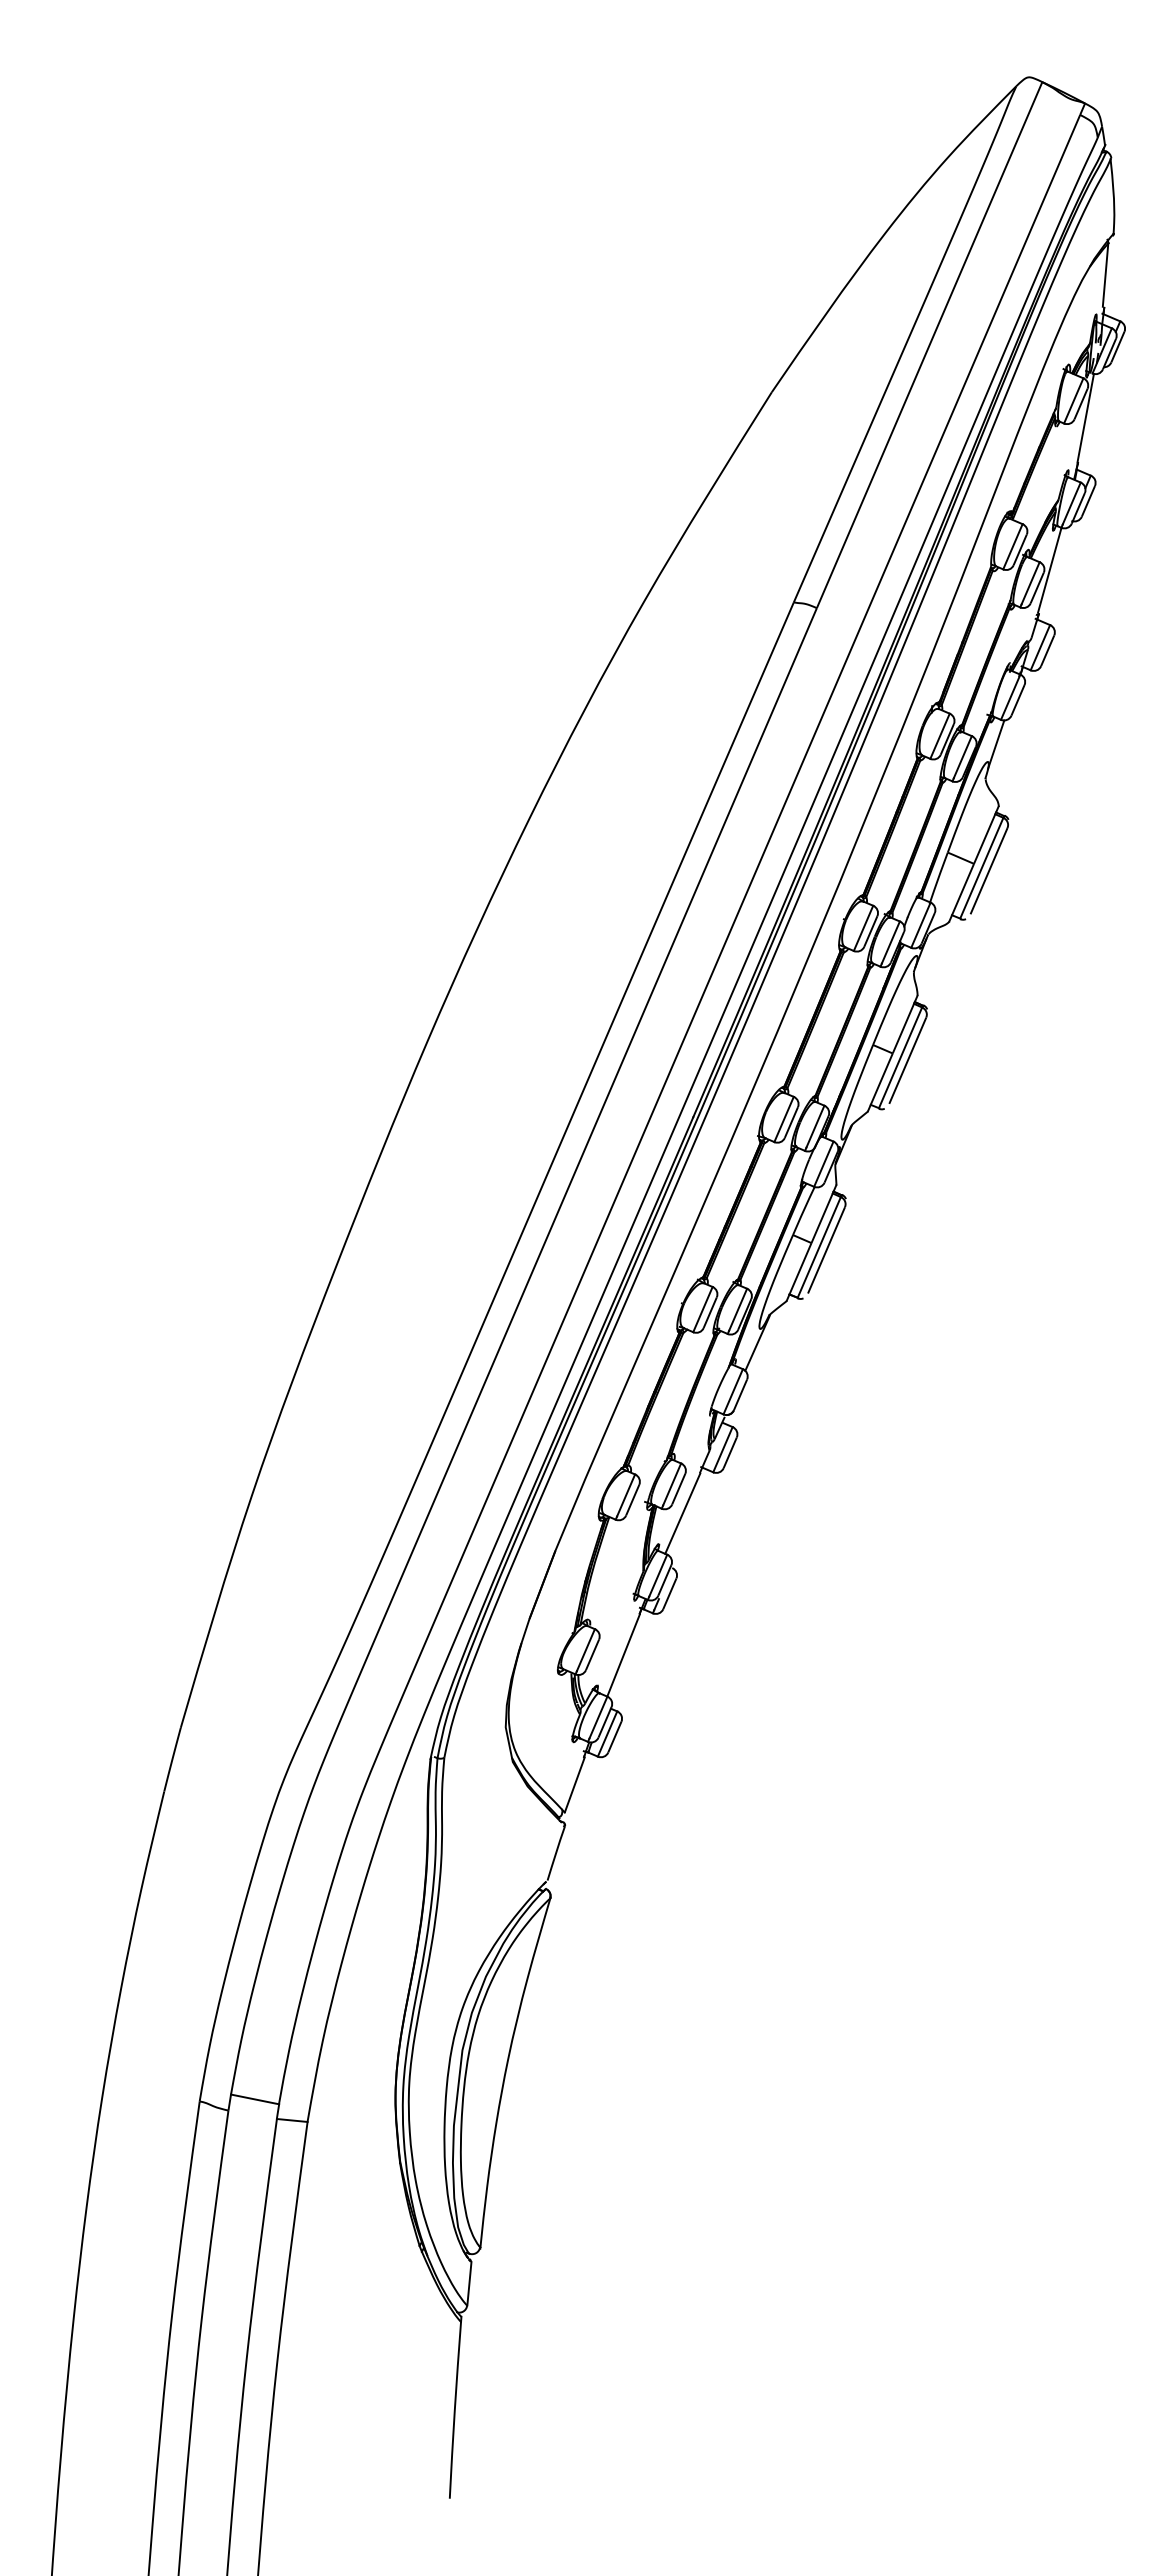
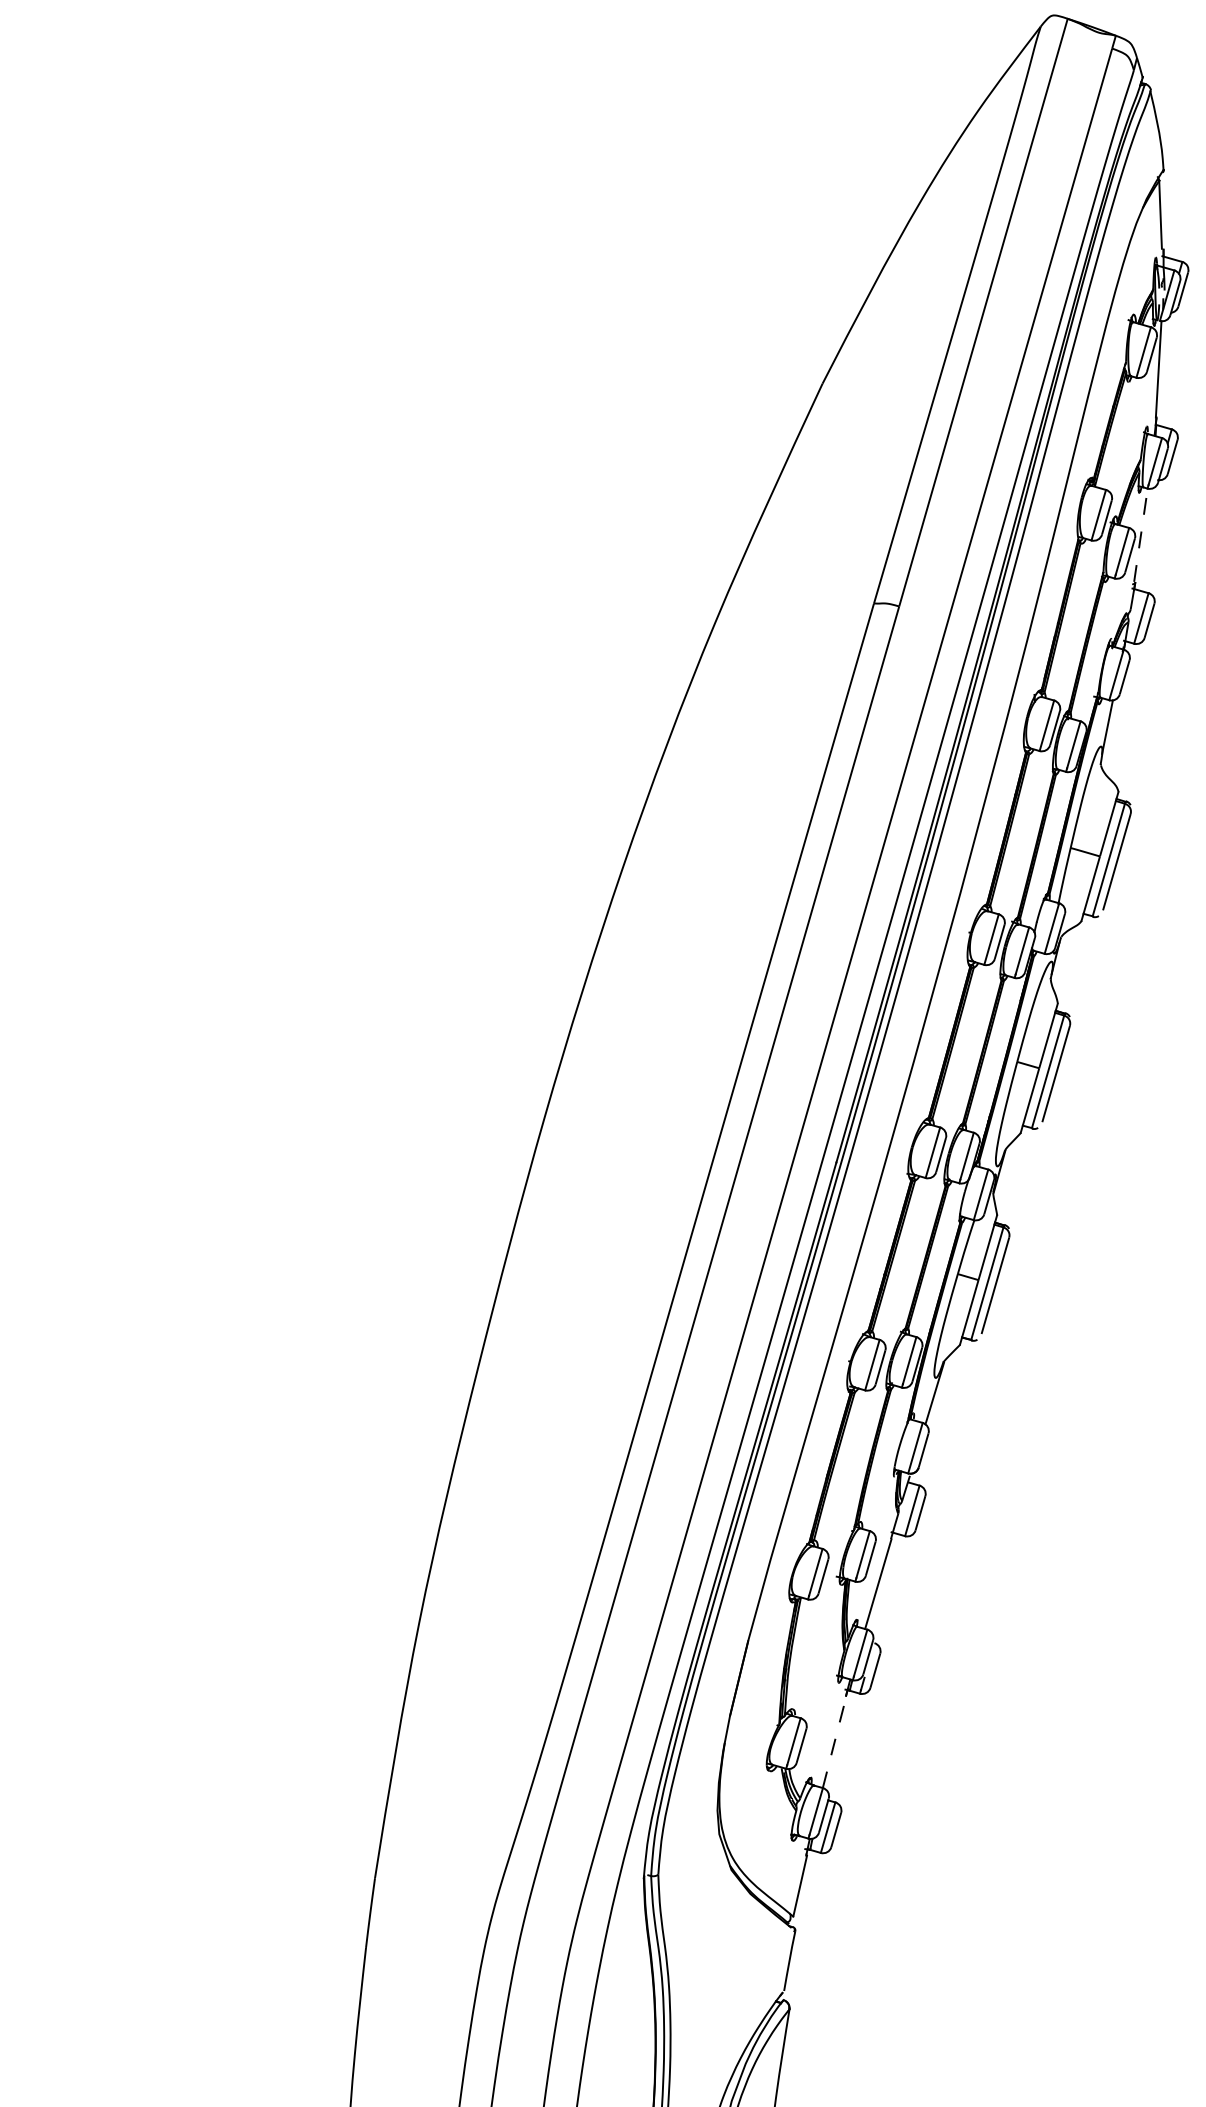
line: (1049, 569) -> (1140, 534), solid -> dashed
line: (623, 1655) -> (834, 1742), solid -> dashed

